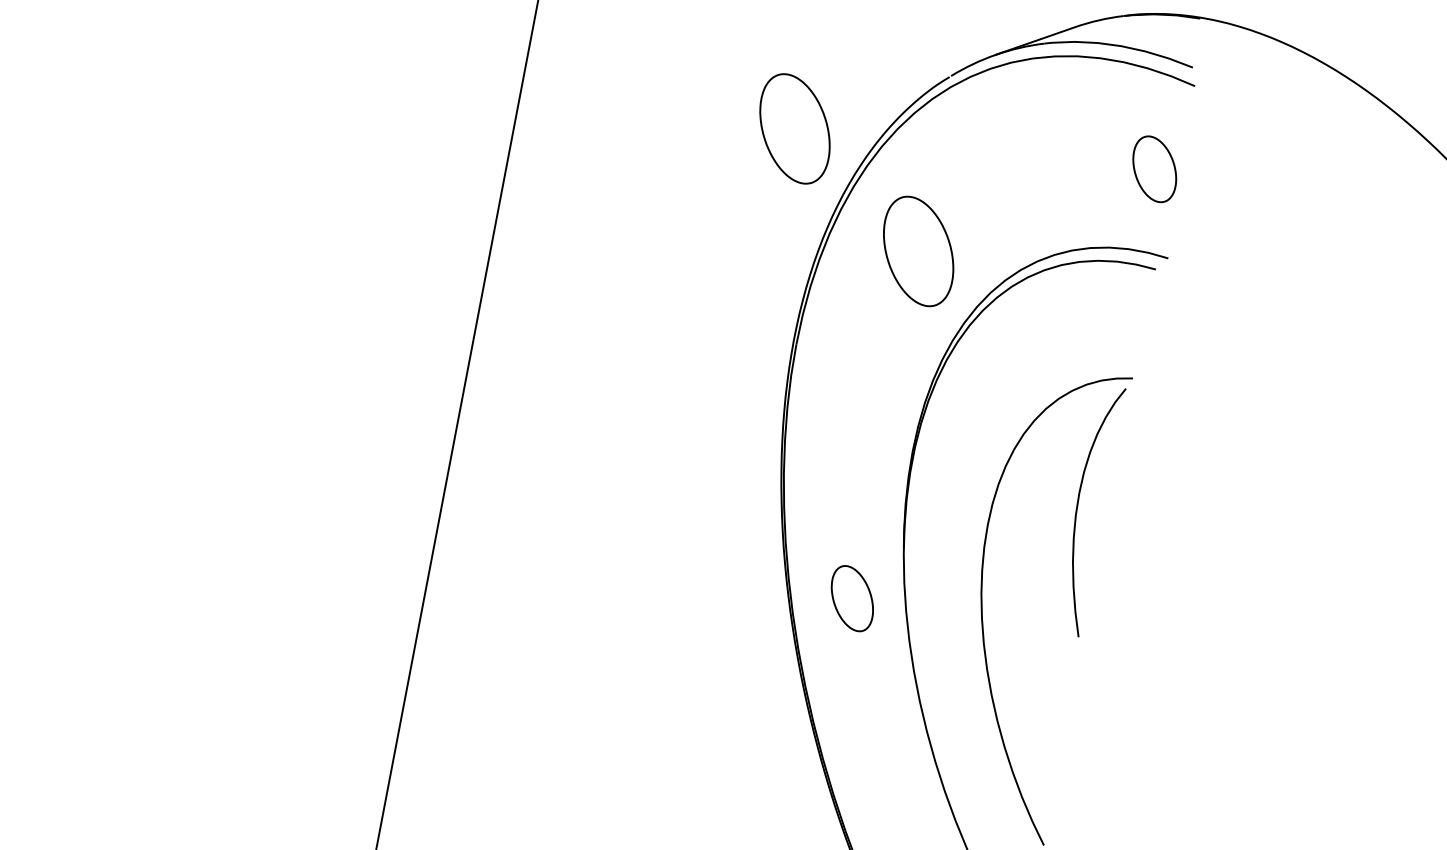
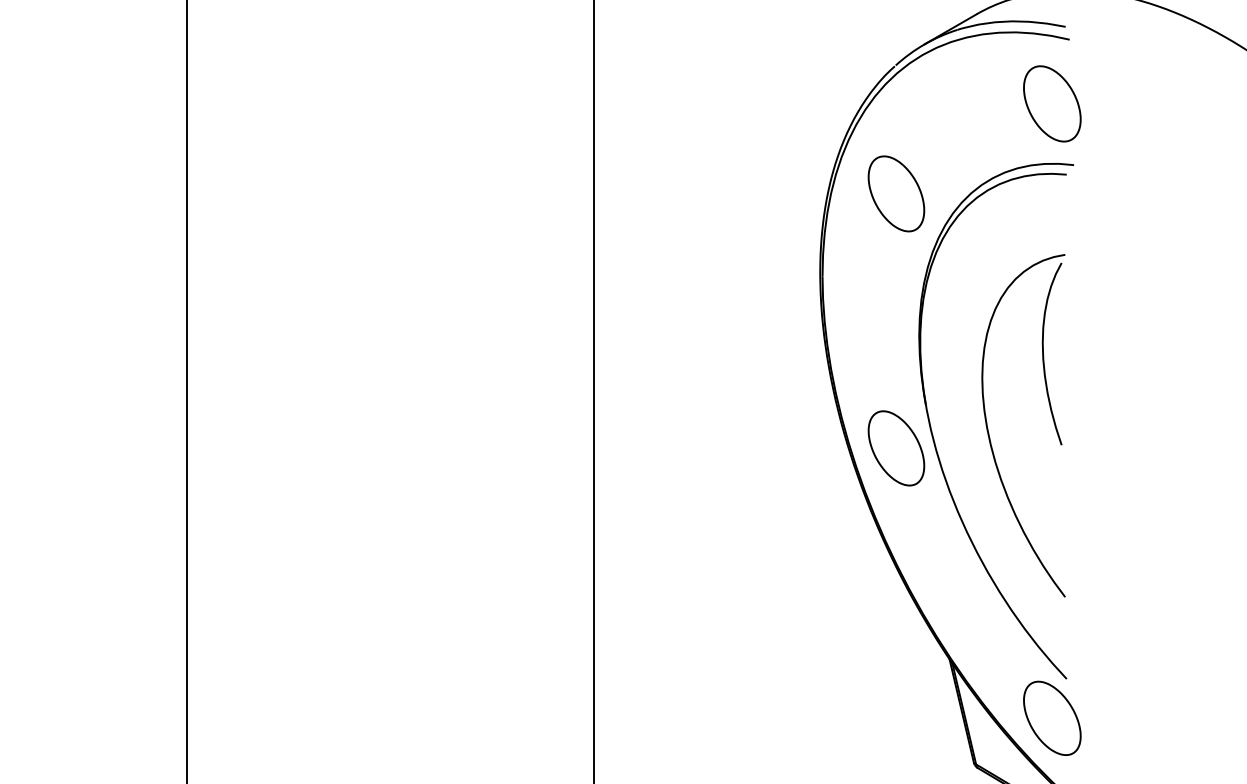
part: (795, 128) -> (792, 123), removed
part: (1155, 168) -> (1052, 103), size x1.67
part: (852, 598) -> (896, 448), size x1.67

